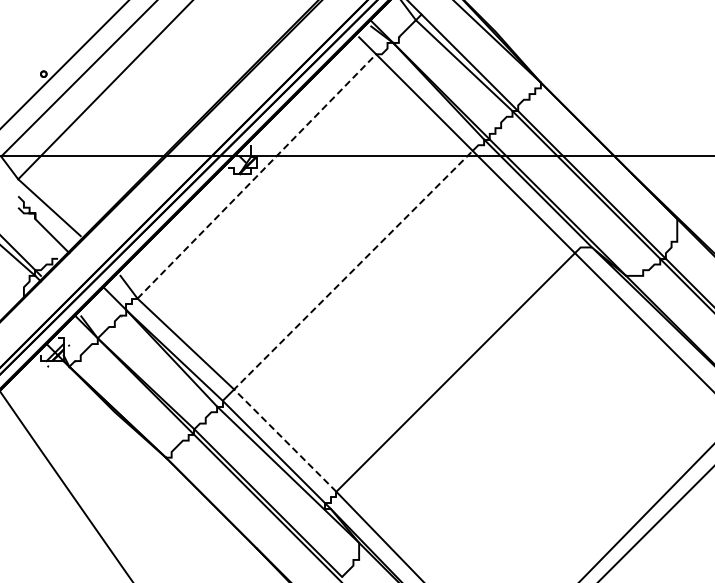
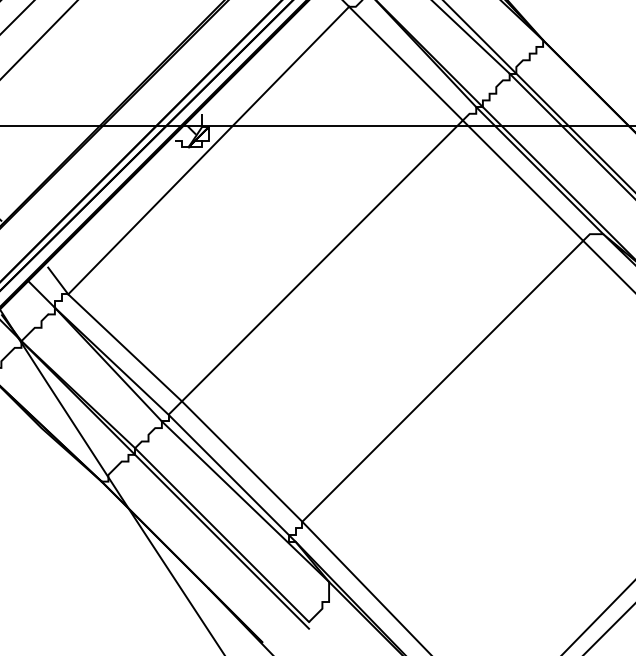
line: (256, 176) -> (208, 150), dashed -> solid
line: (301, 321) -> (261, 321), dashed -> solid

